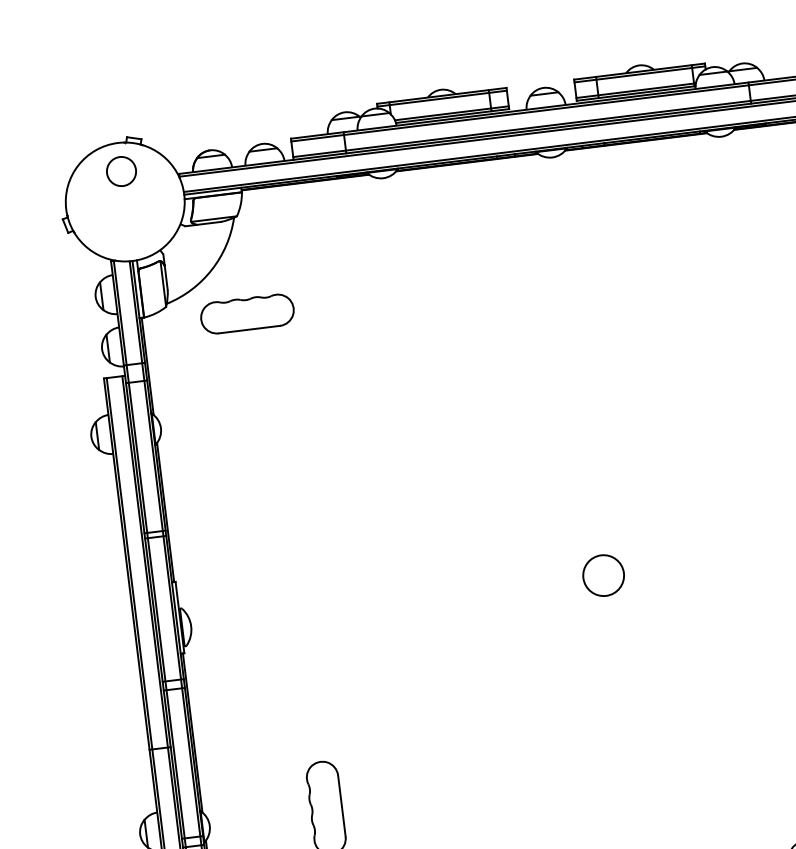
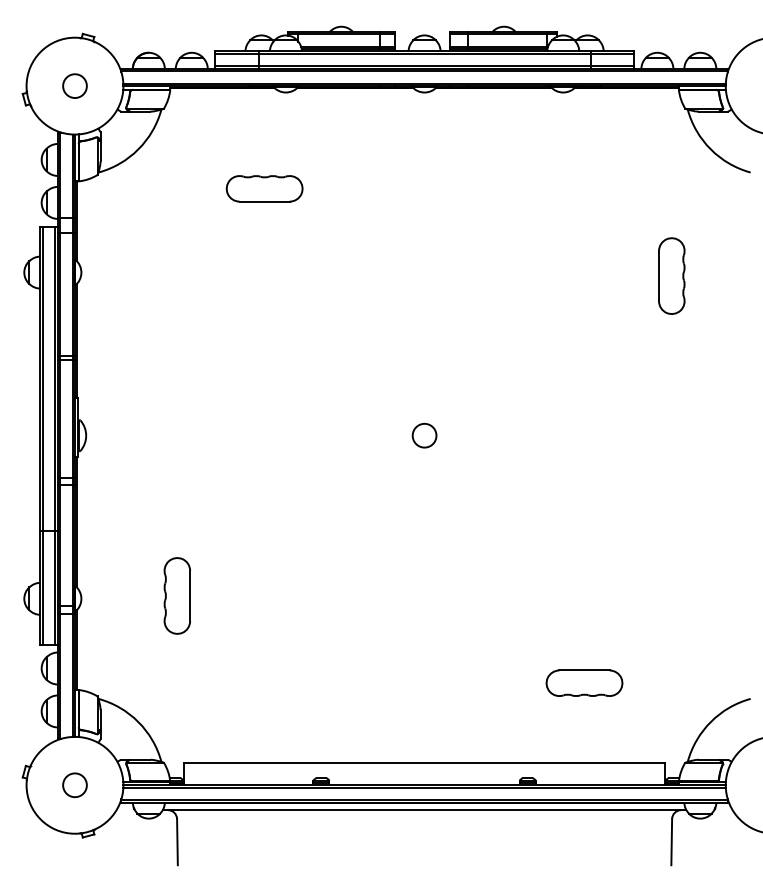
circle: (120, 170) -> (74, 85), moved
part: (247, 313) -> (264, 188), moved
circle: (603, 575) -> (424, 435), size x0.71

